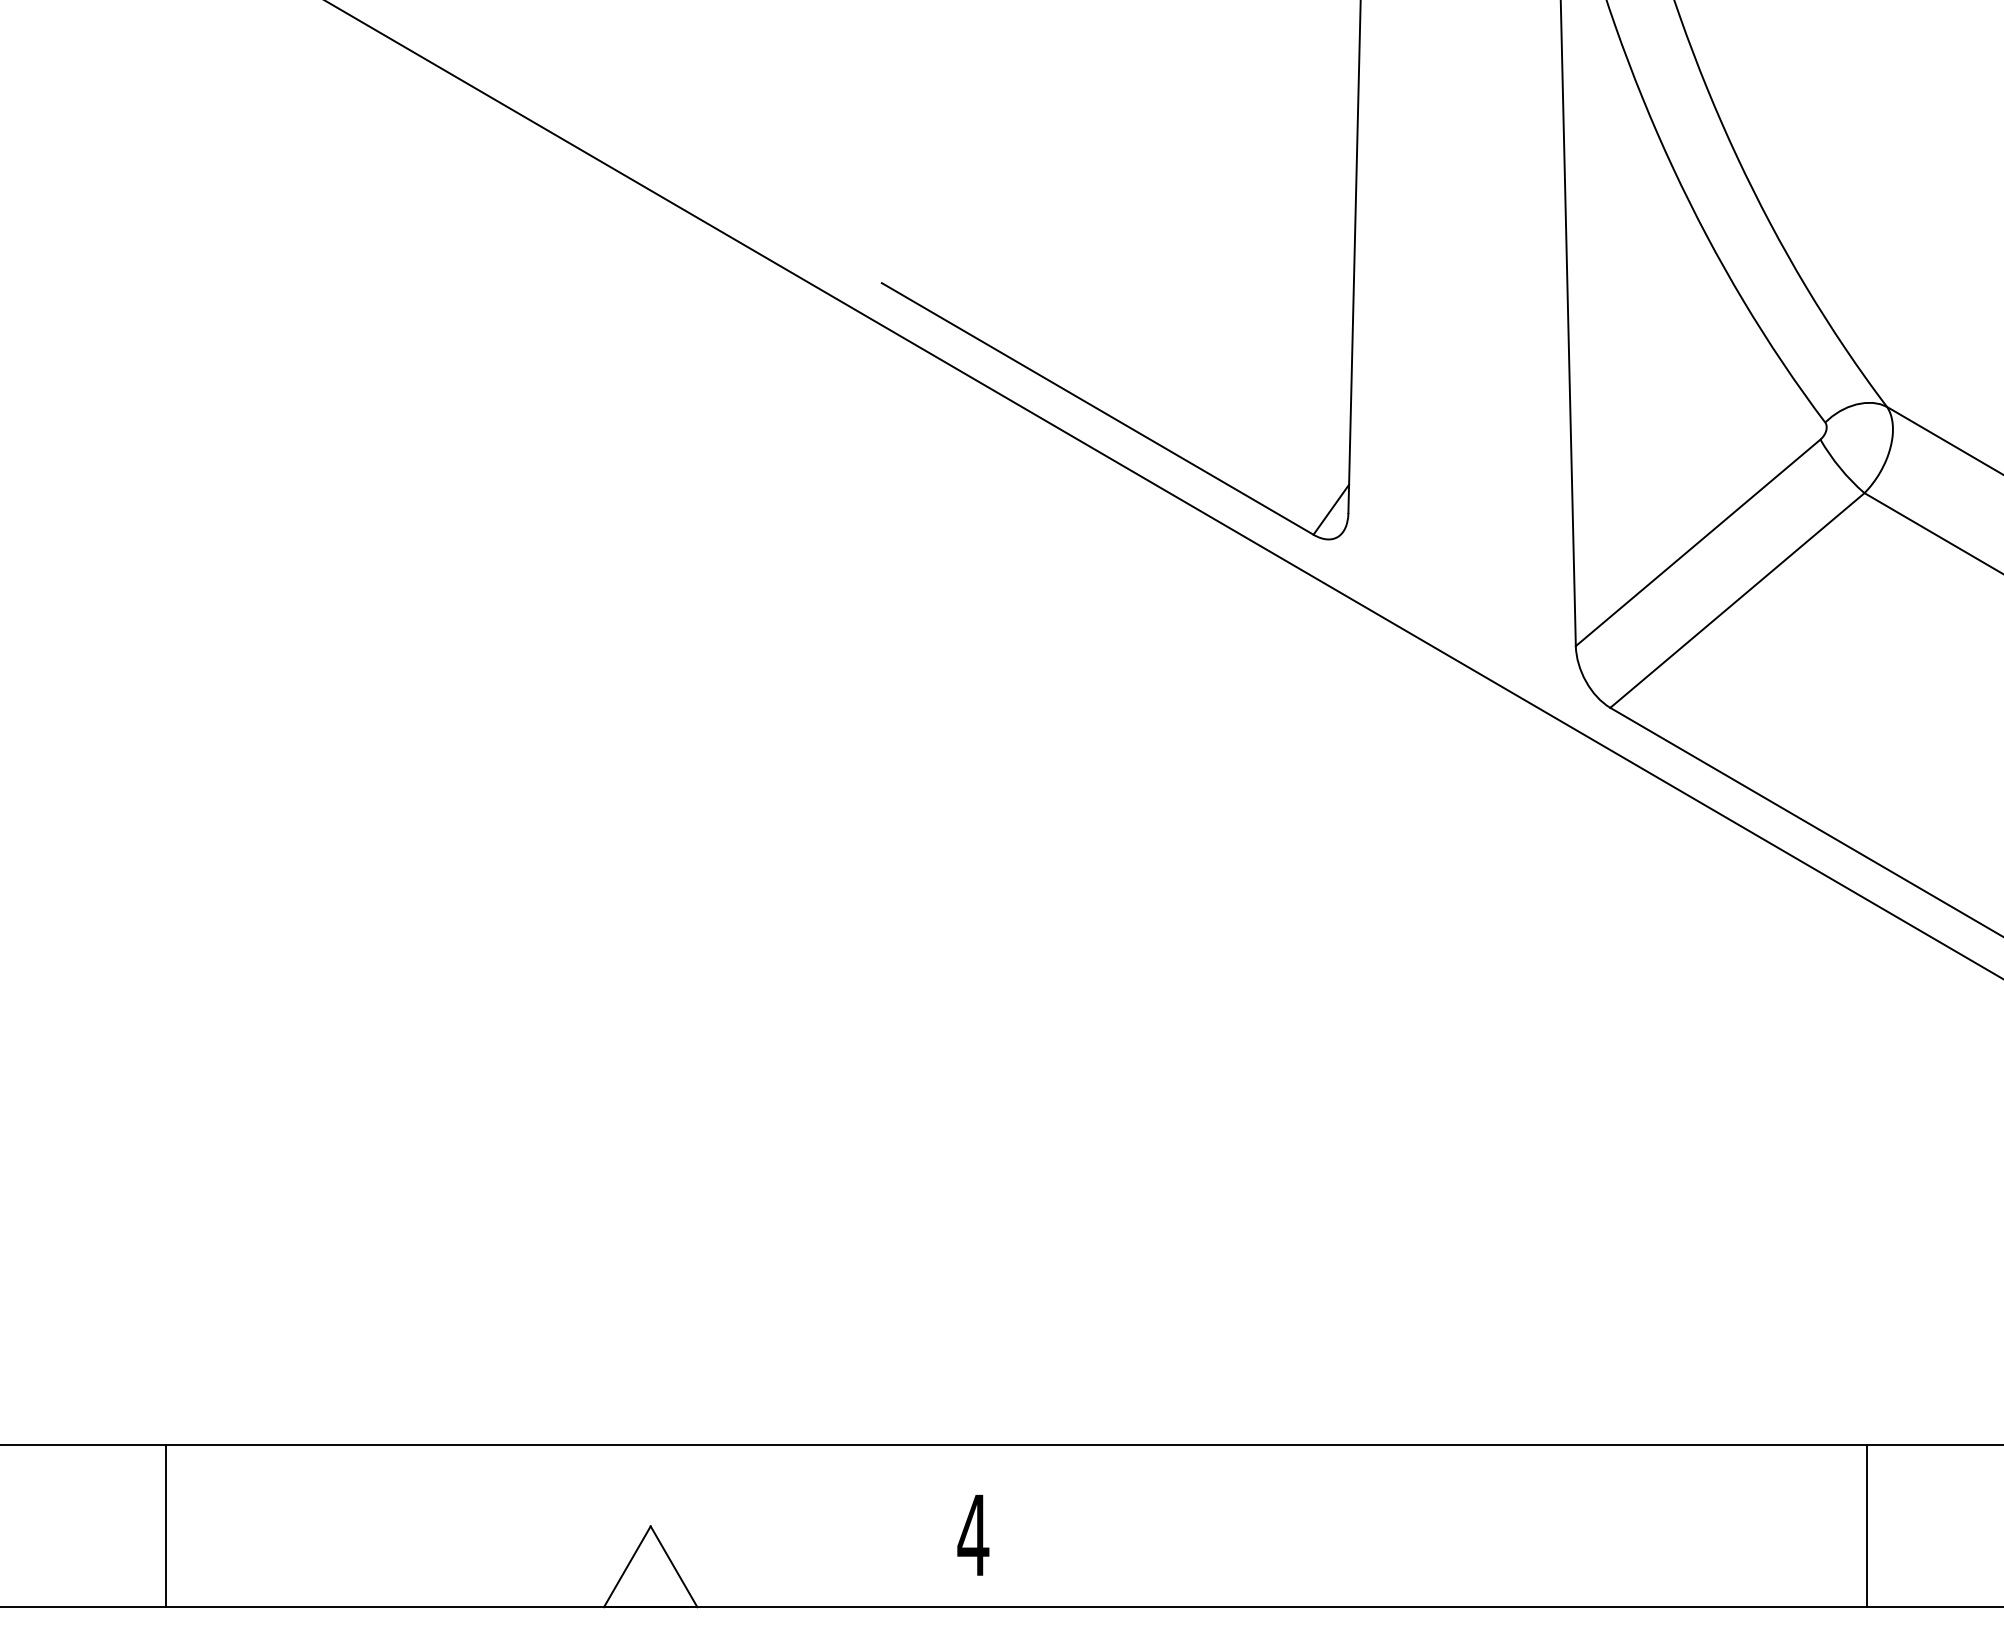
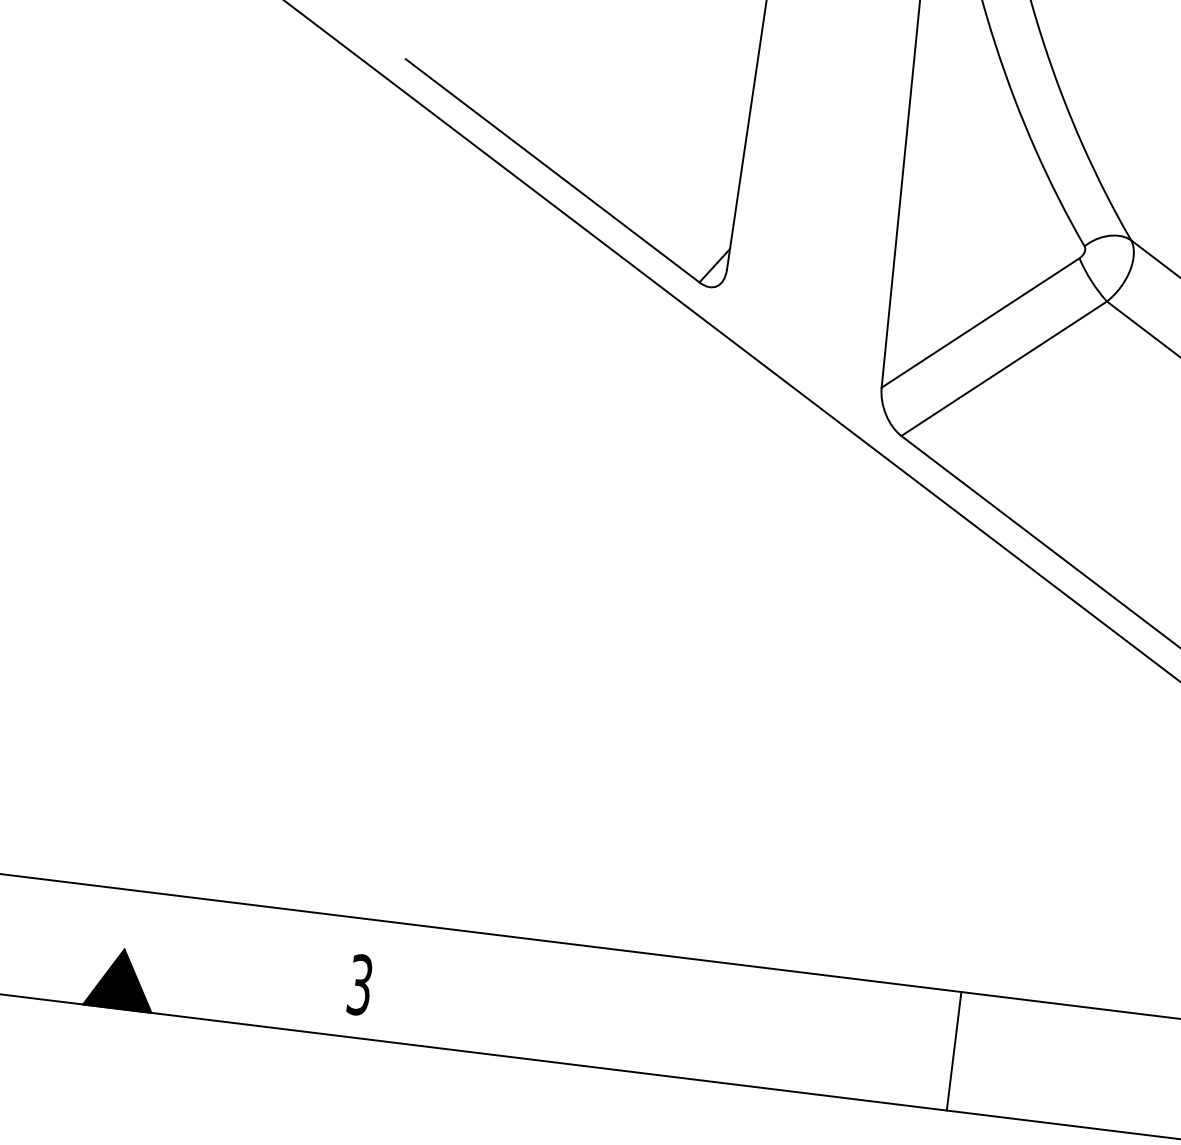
line: (1866, 1526) -> (953, 1051), moved
text: (973, 1535) -> (360, 985), 4 -> 3
fill: (650, 1566) -> (120, 978), added

